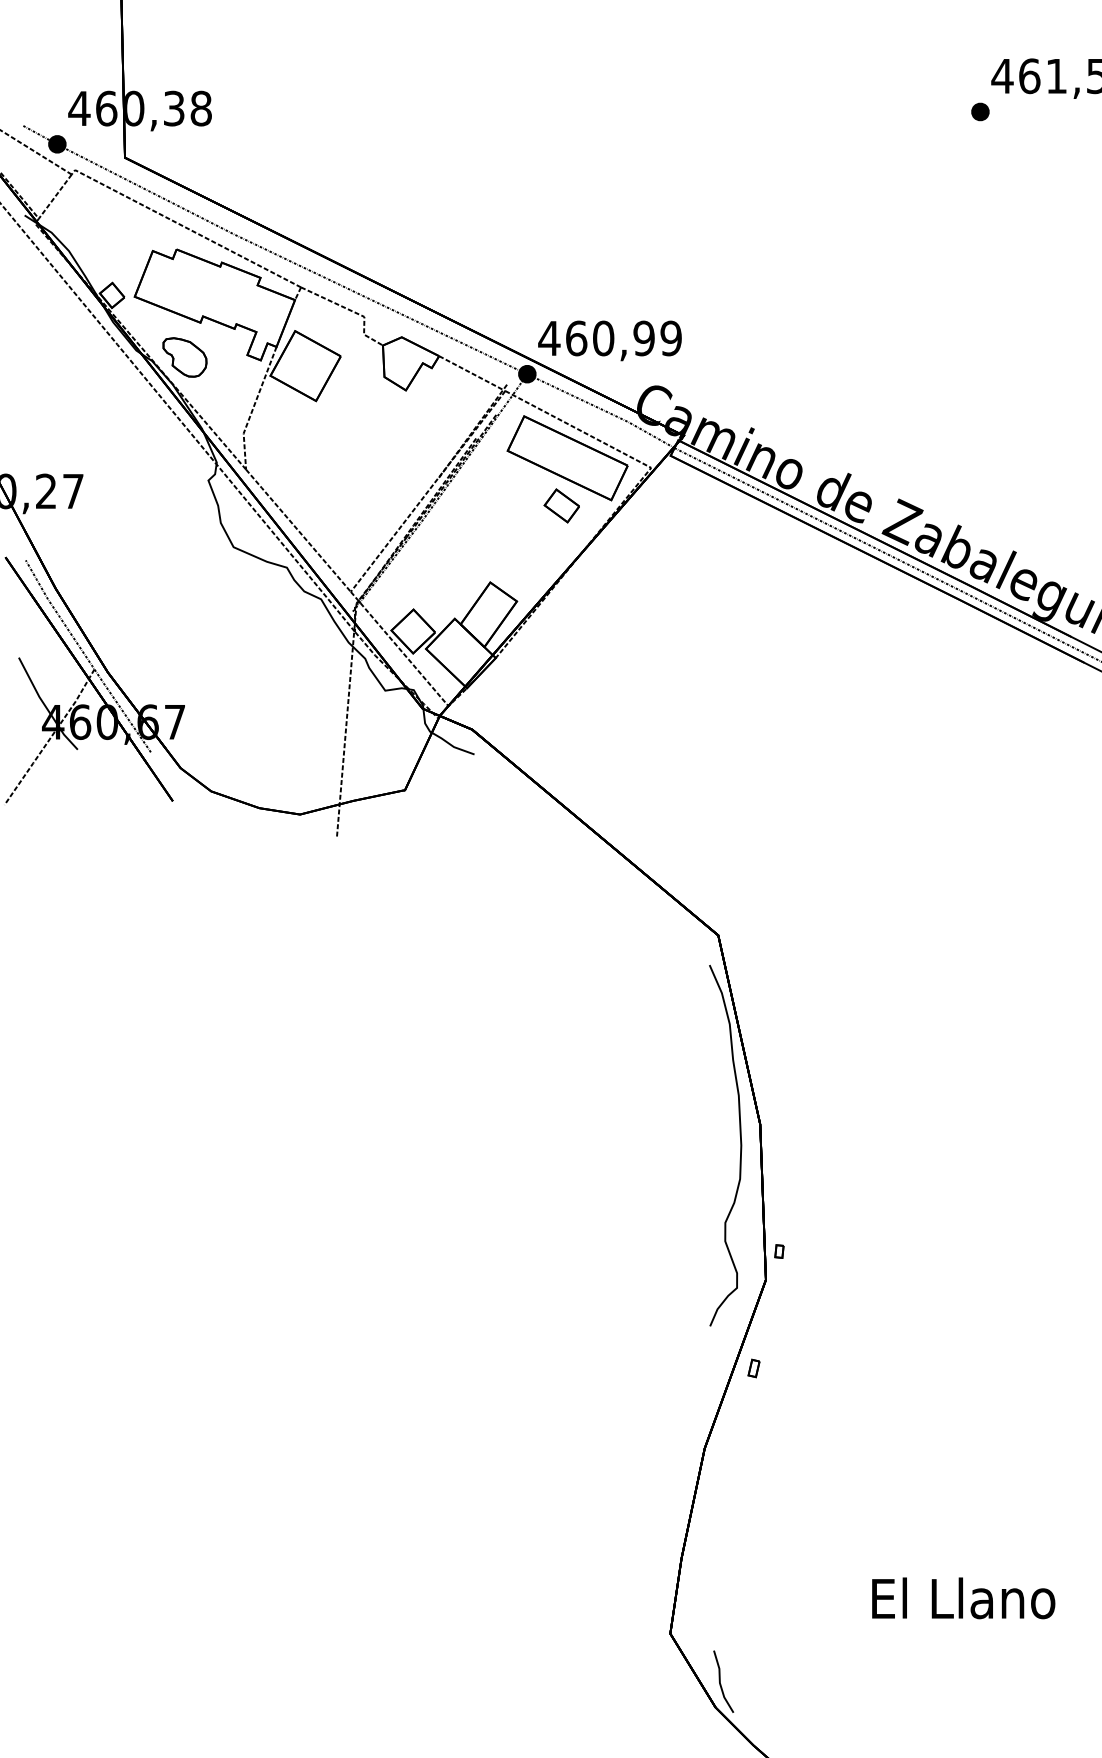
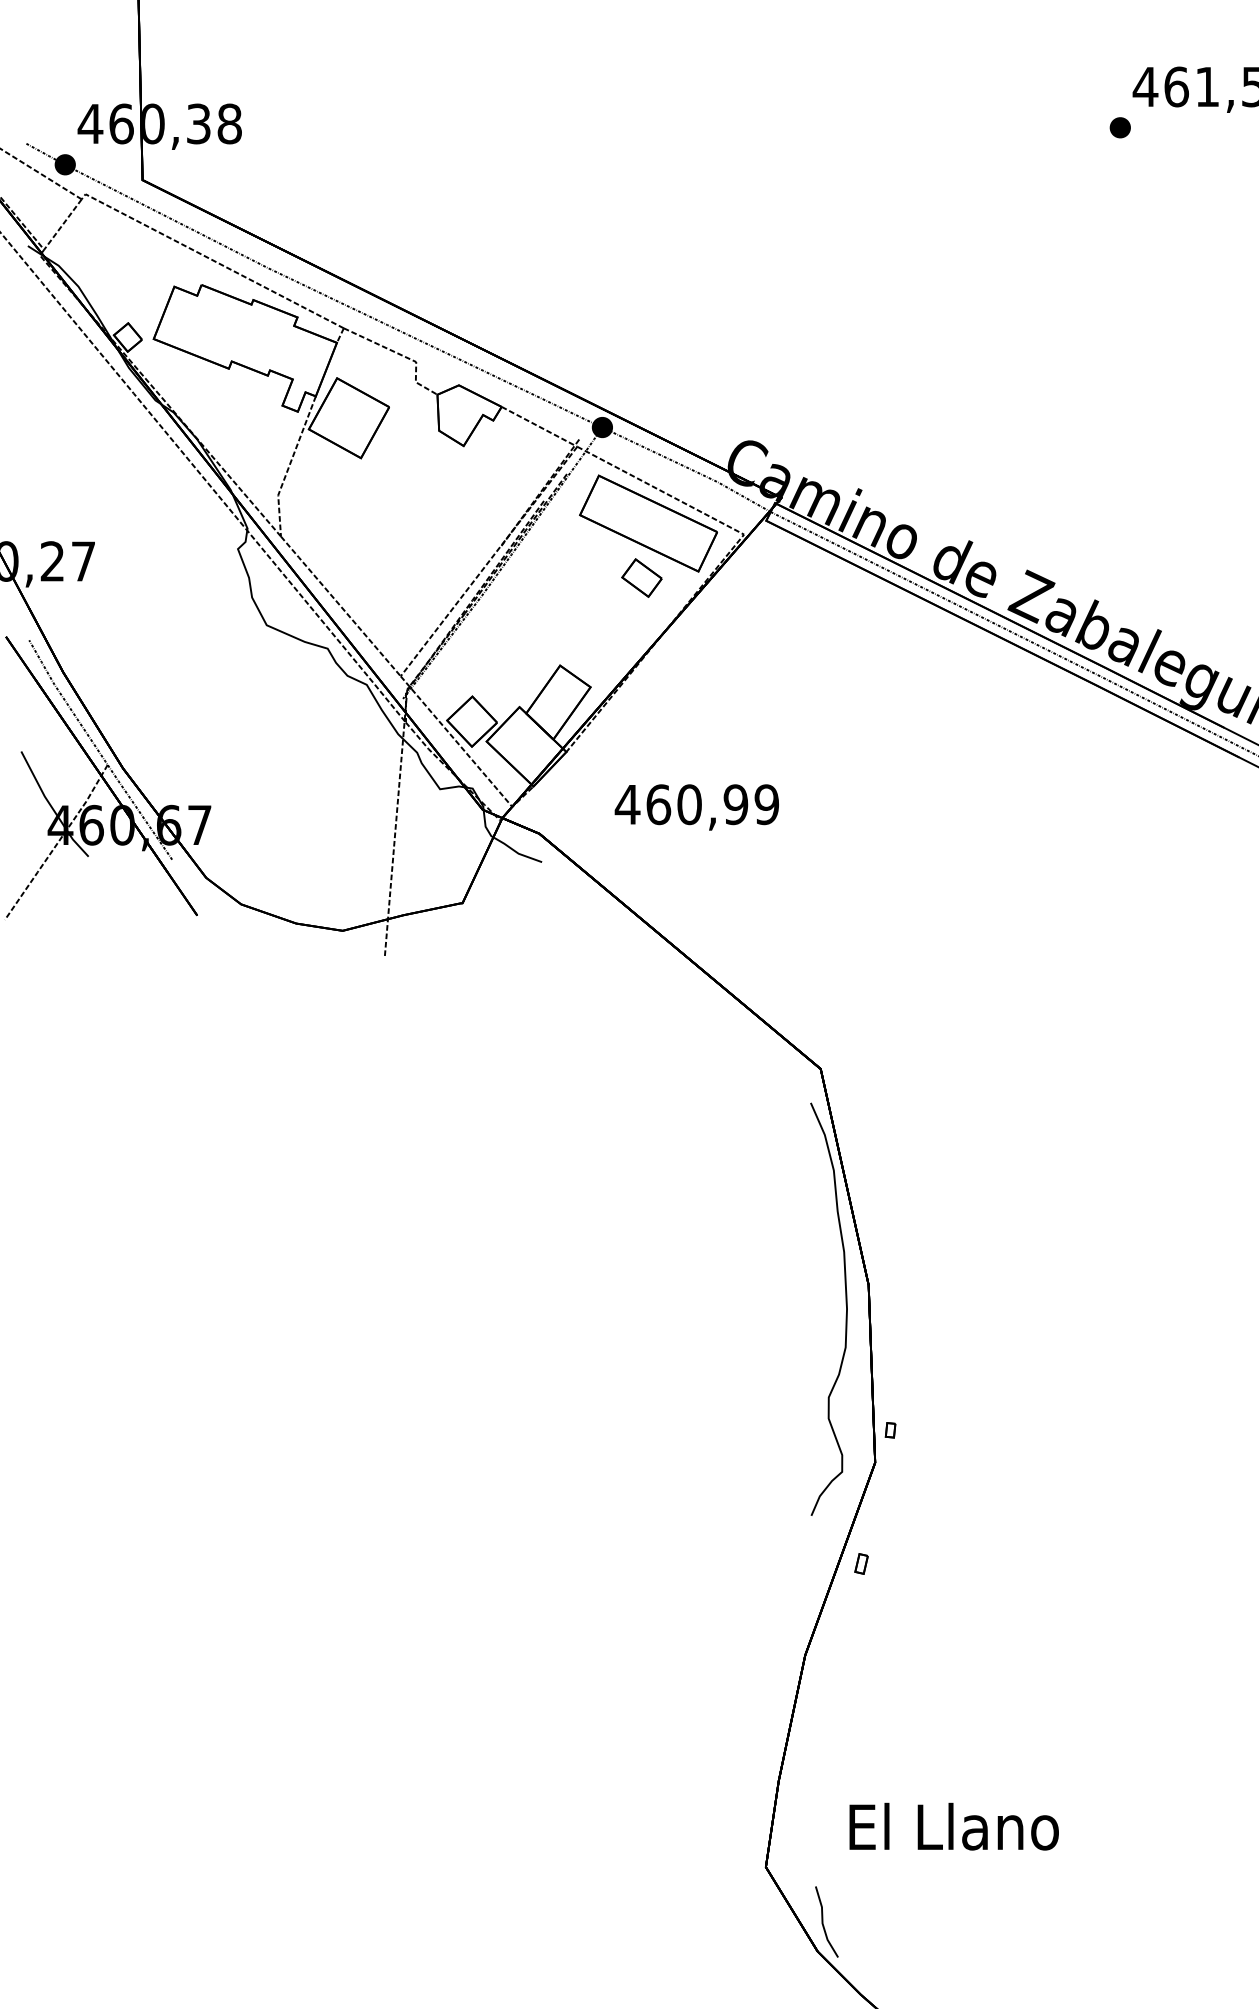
text: (609, 340) -> (696, 807), moved
part: (184, 357) -> (210, 408), removed
text: (963, 1598) -> (953, 1826), moved

